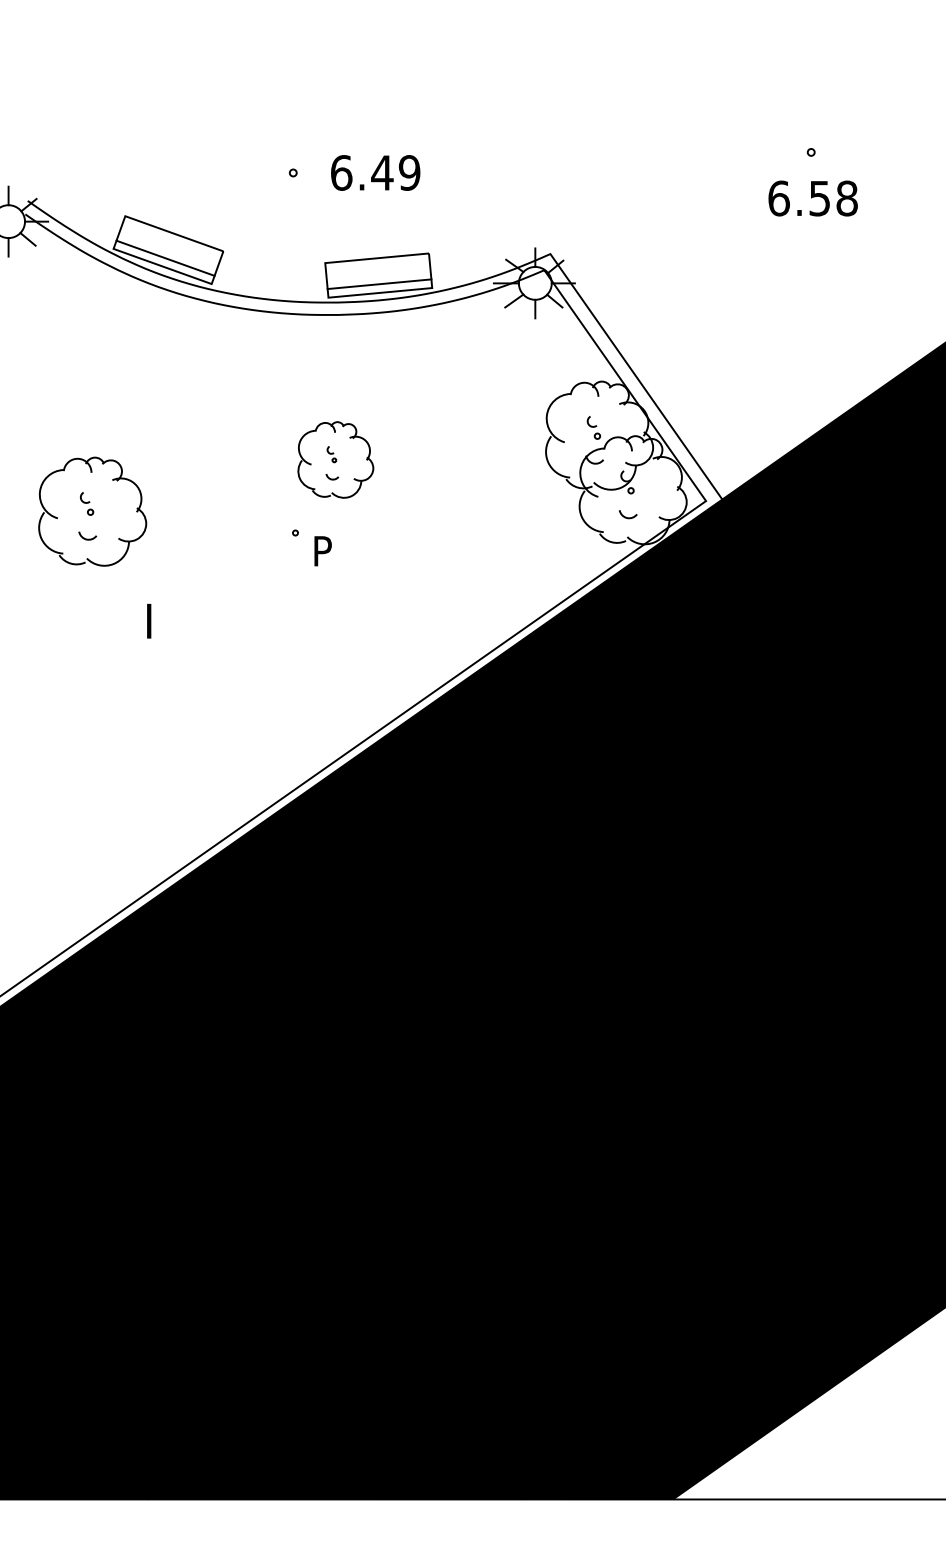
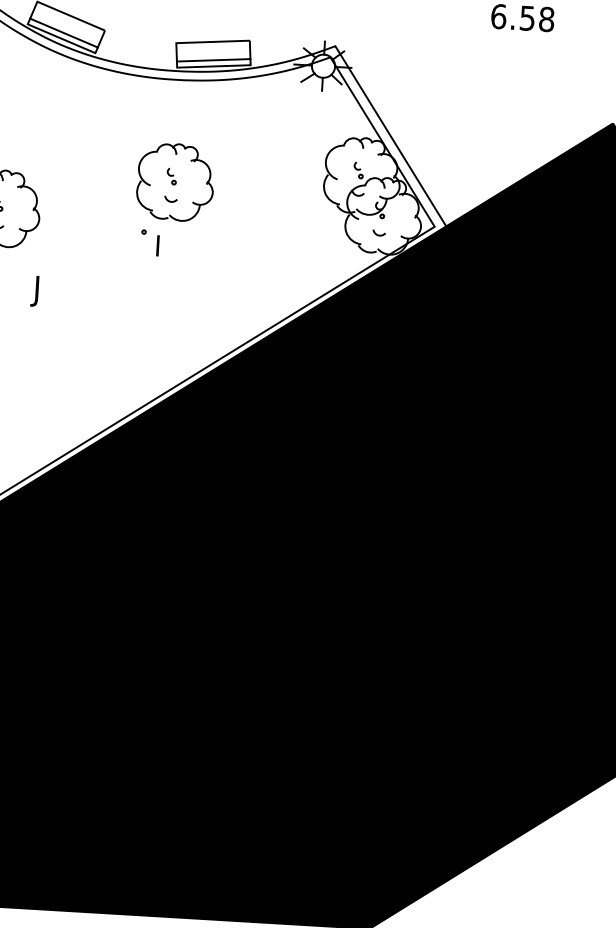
part: (335, 459) -> (175, 181), size x1.43
text: (324, 545) -> (163, 242), P -> I
text: (145, 643) -> (33, 303), I -> J

